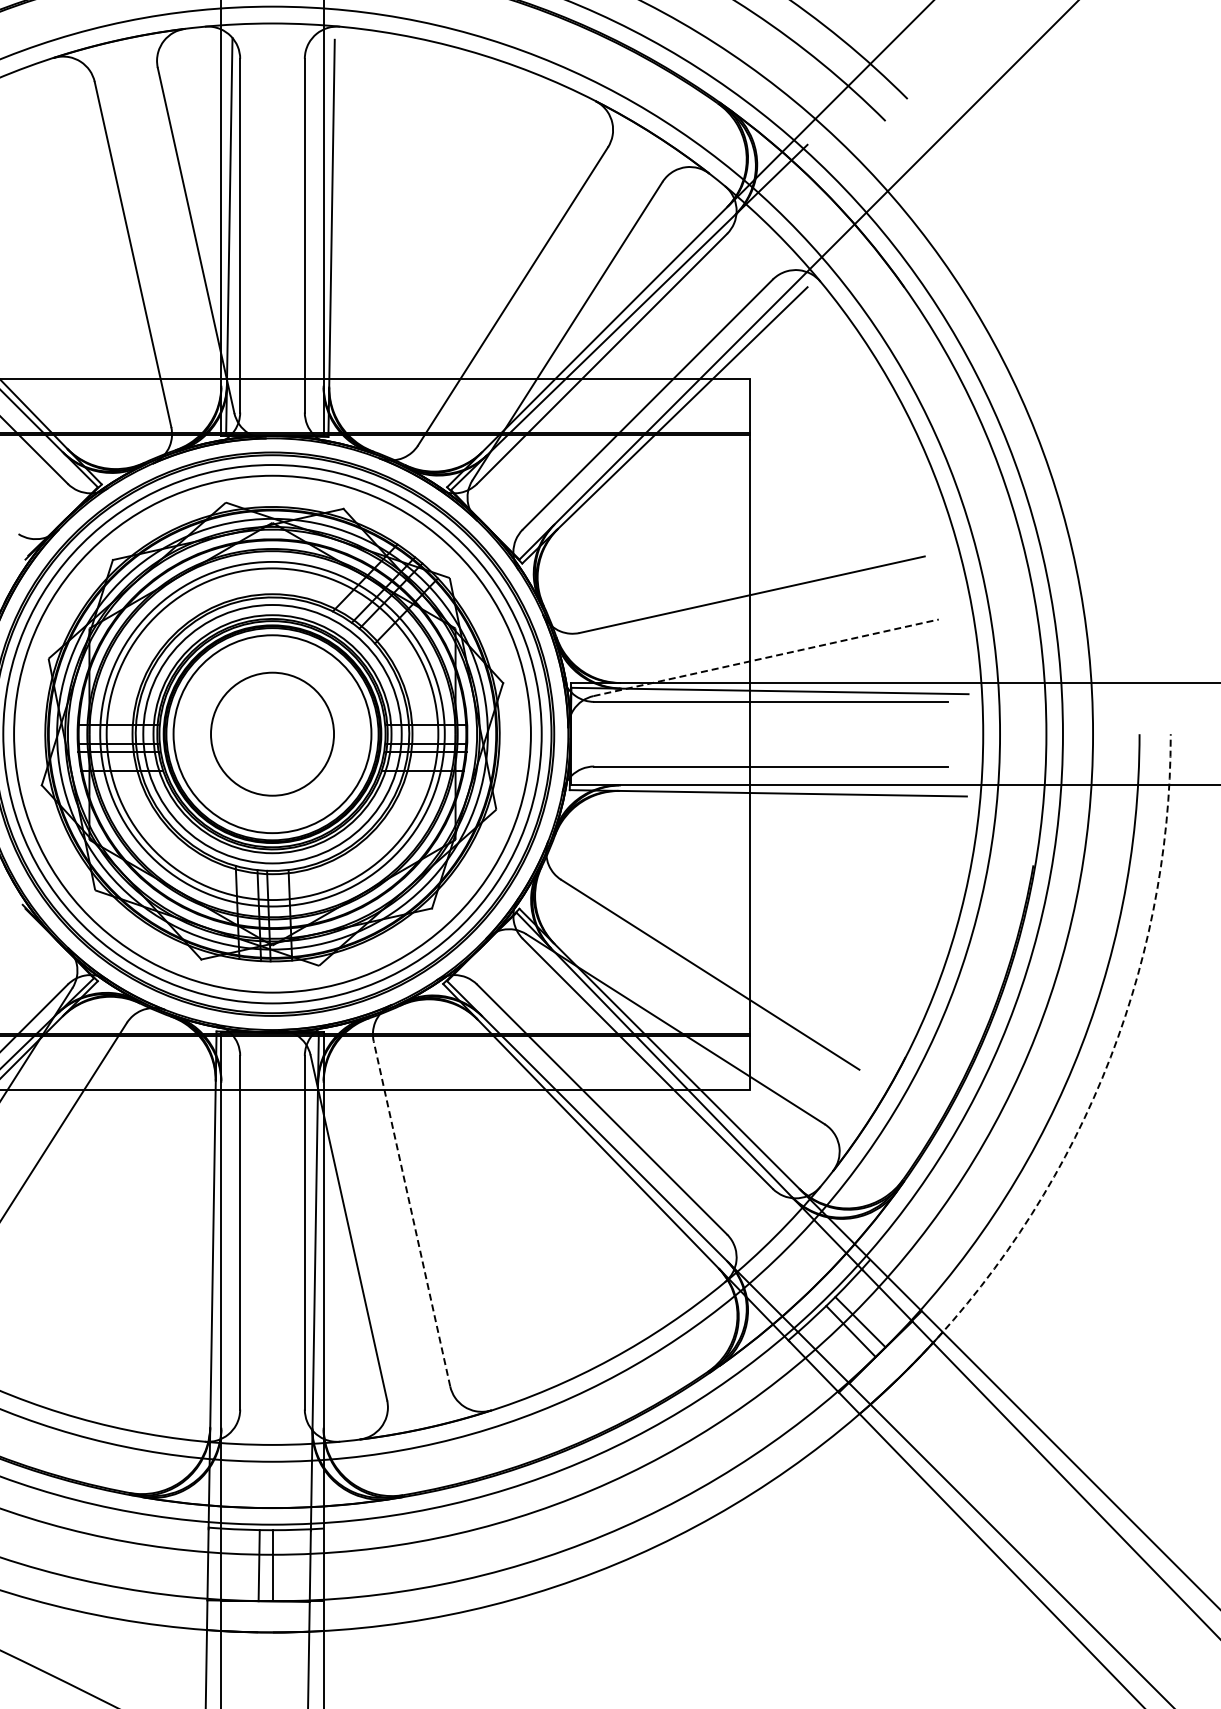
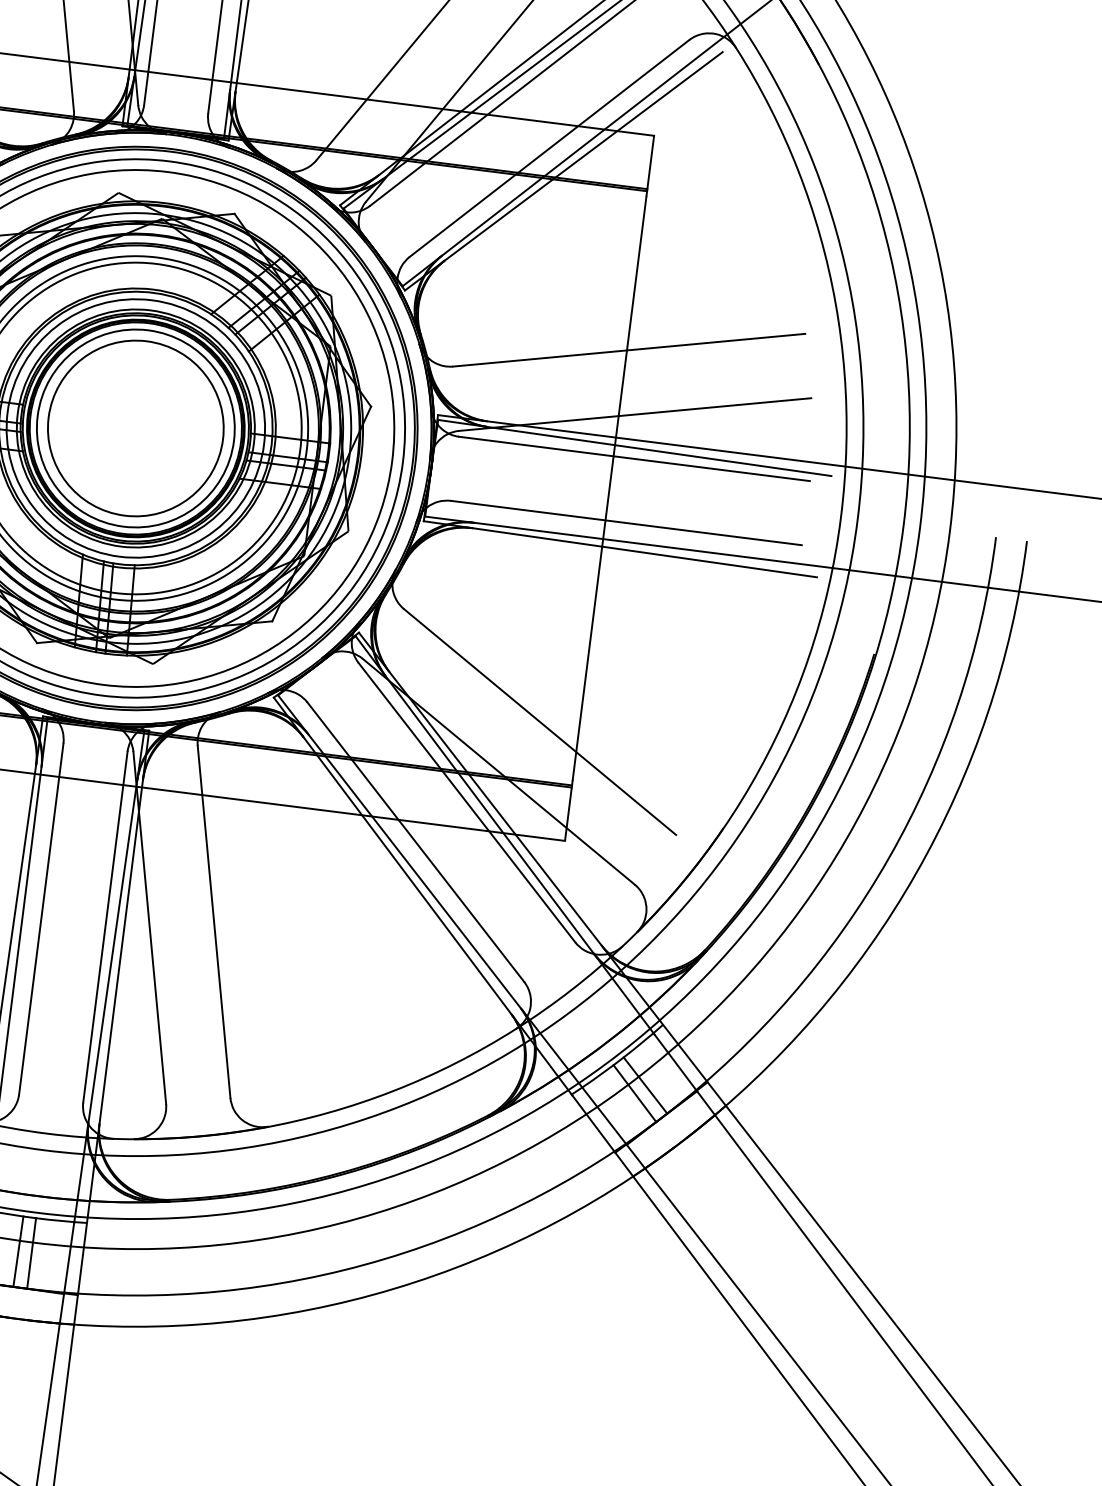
line: (766, 657) -> (635, 414), dashed -> solid
circle: (272, 734) -> (135, 428), size x1.43
arc: (1102, 1077) -> (916, 873), dashed -> solid
line: (411, 1213) -> (213, 921), dashed -> solid

